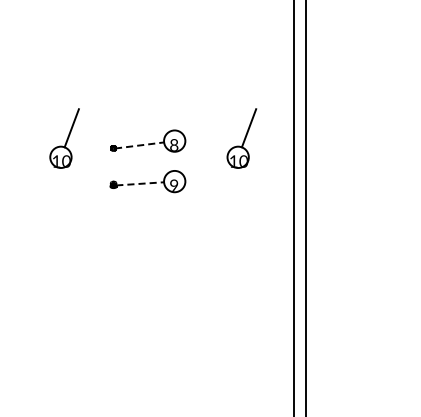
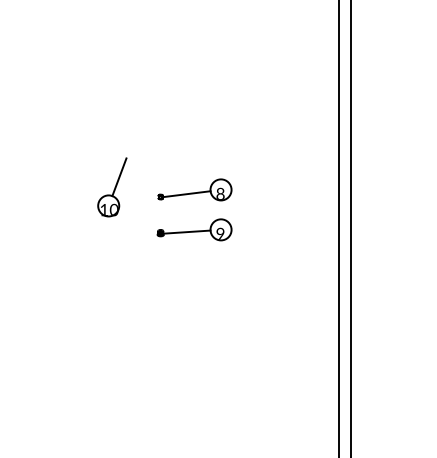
part: (242, 138) -> (287, 187), removed
line: (139, 145) -> (186, 194), dashed -> solid
line: (139, 184) -> (186, 232), dashed -> solid

